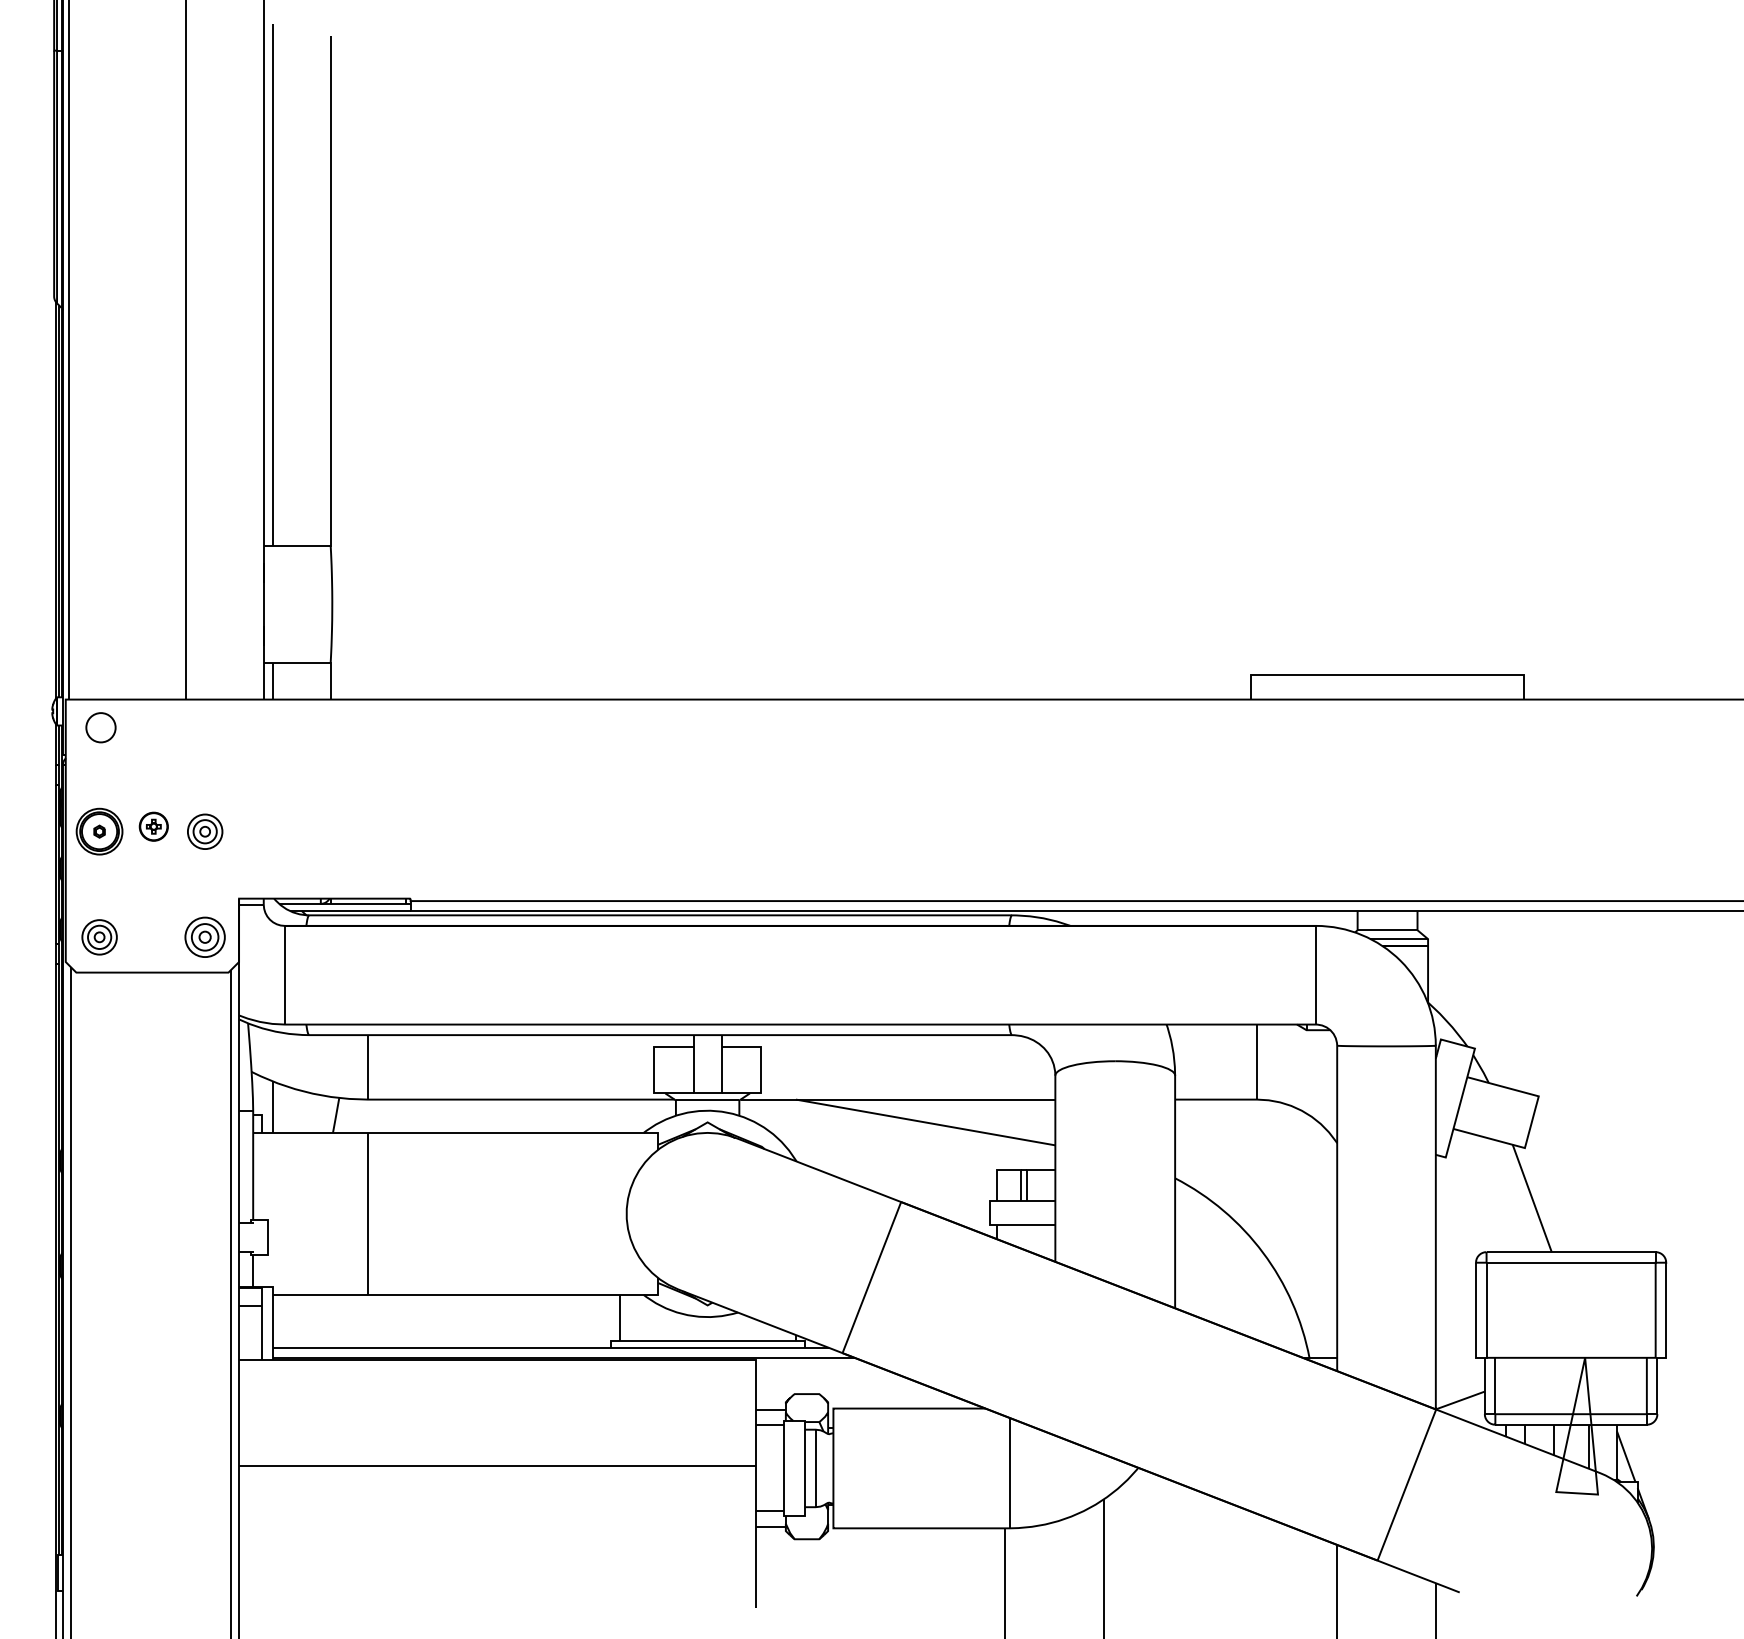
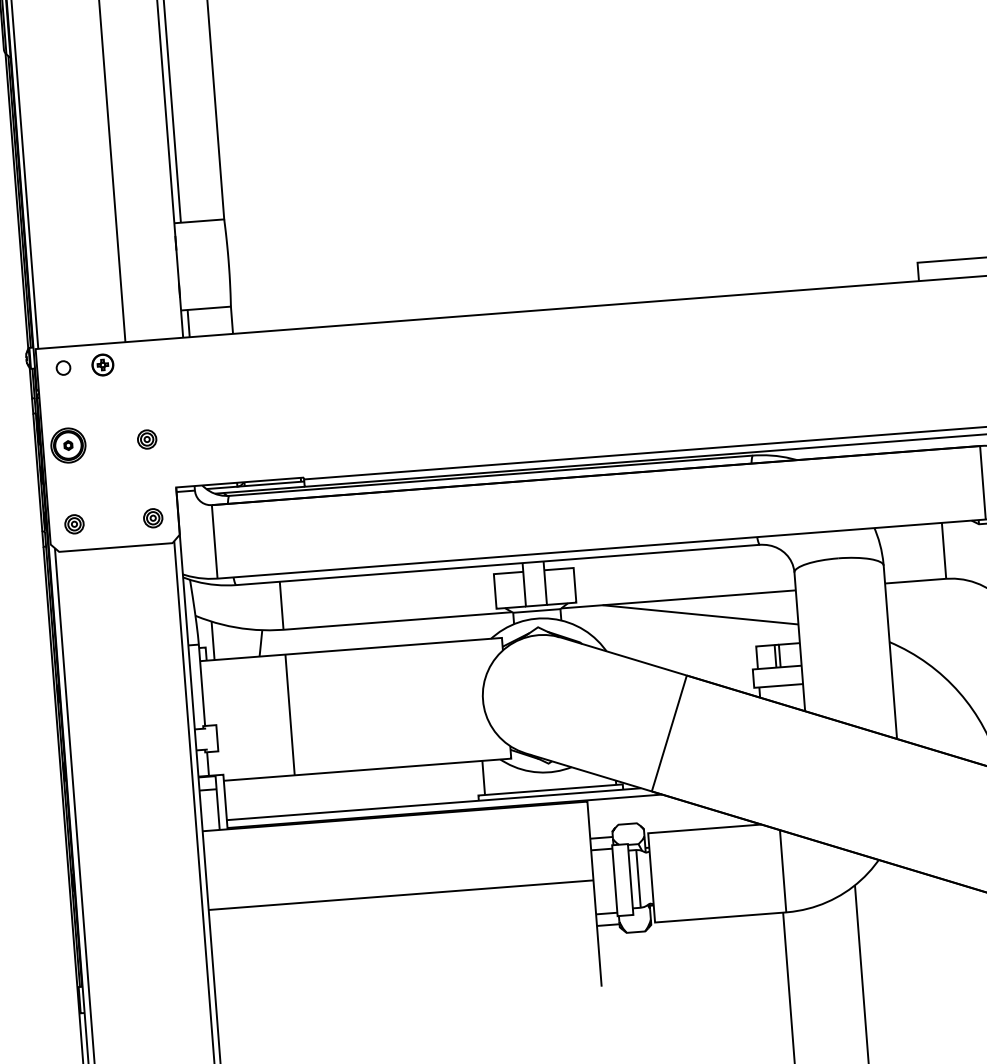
circle: (100, 727) -> (63, 367), size x0.62
part: (153, 826) -> (102, 364), moved
part: (205, 831) -> (147, 439), size x0.71
part: (99, 937) -> (74, 524), size x0.71
part: (205, 937) -> (153, 518), size x0.62

